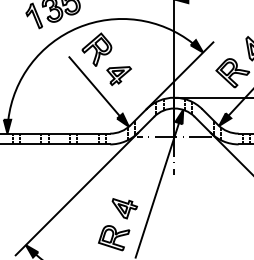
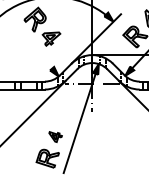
line: (94, 86) -> (33, 46), removed
part: (124, 208) -> (55, 136), size x0.7

